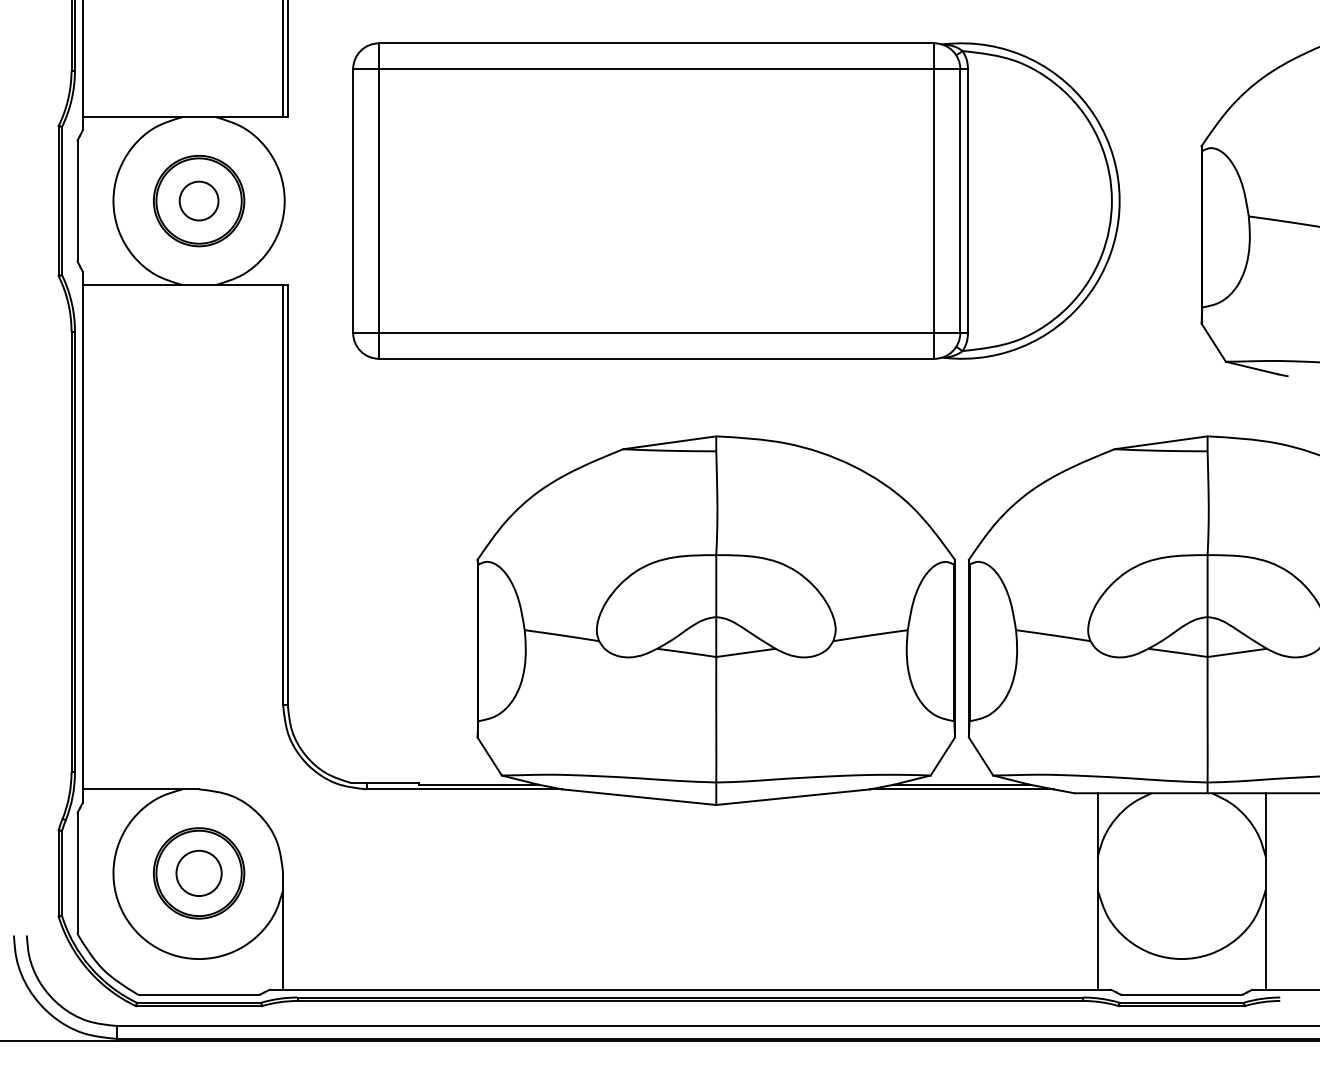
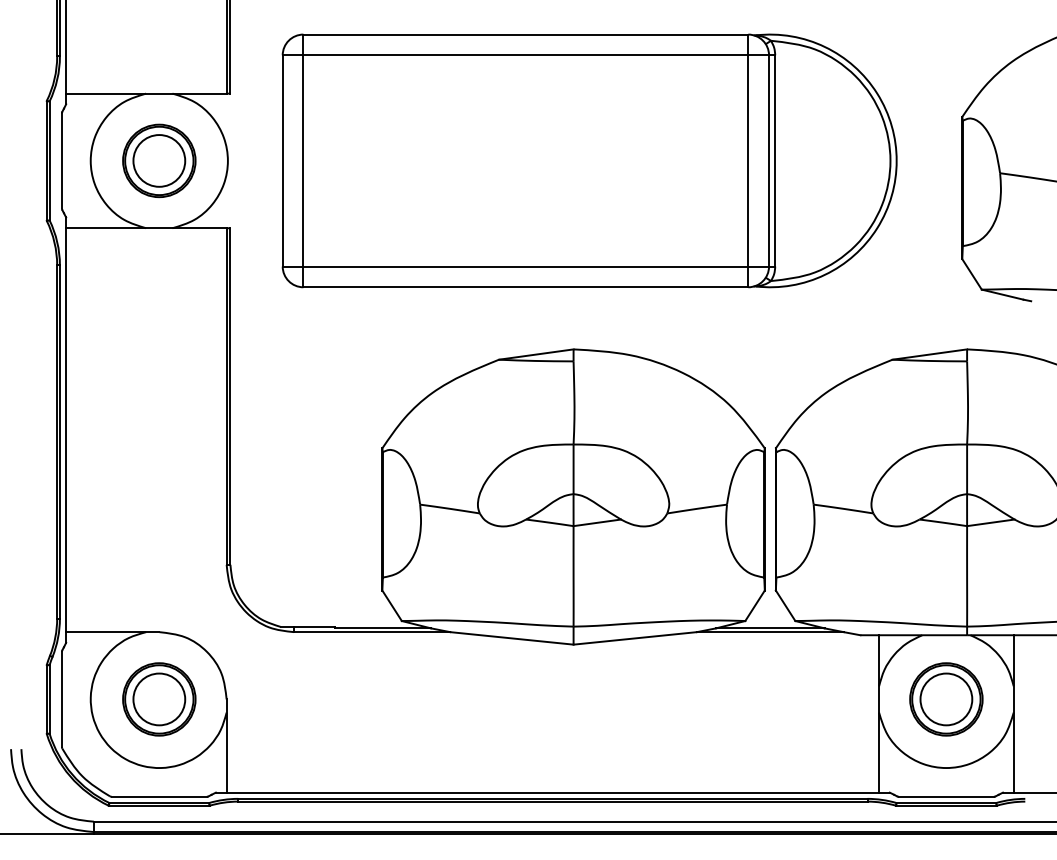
circle: (199, 200) -> (159, 160), size x1.67
circle: (199, 873) -> (159, 699), size x1.43
part: (1181, 873) -> (946, 699), added

